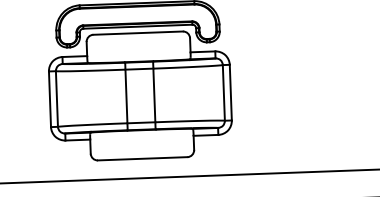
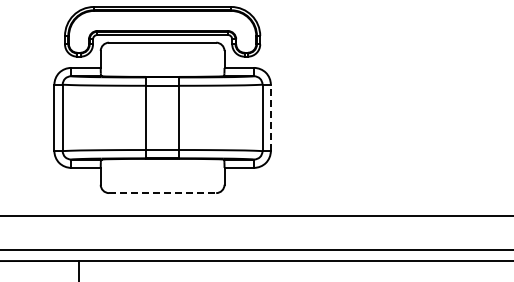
line: (230, 92) -> (270, 117), solid -> dashed
line: (142, 159) -> (162, 193), solid -> dashed

